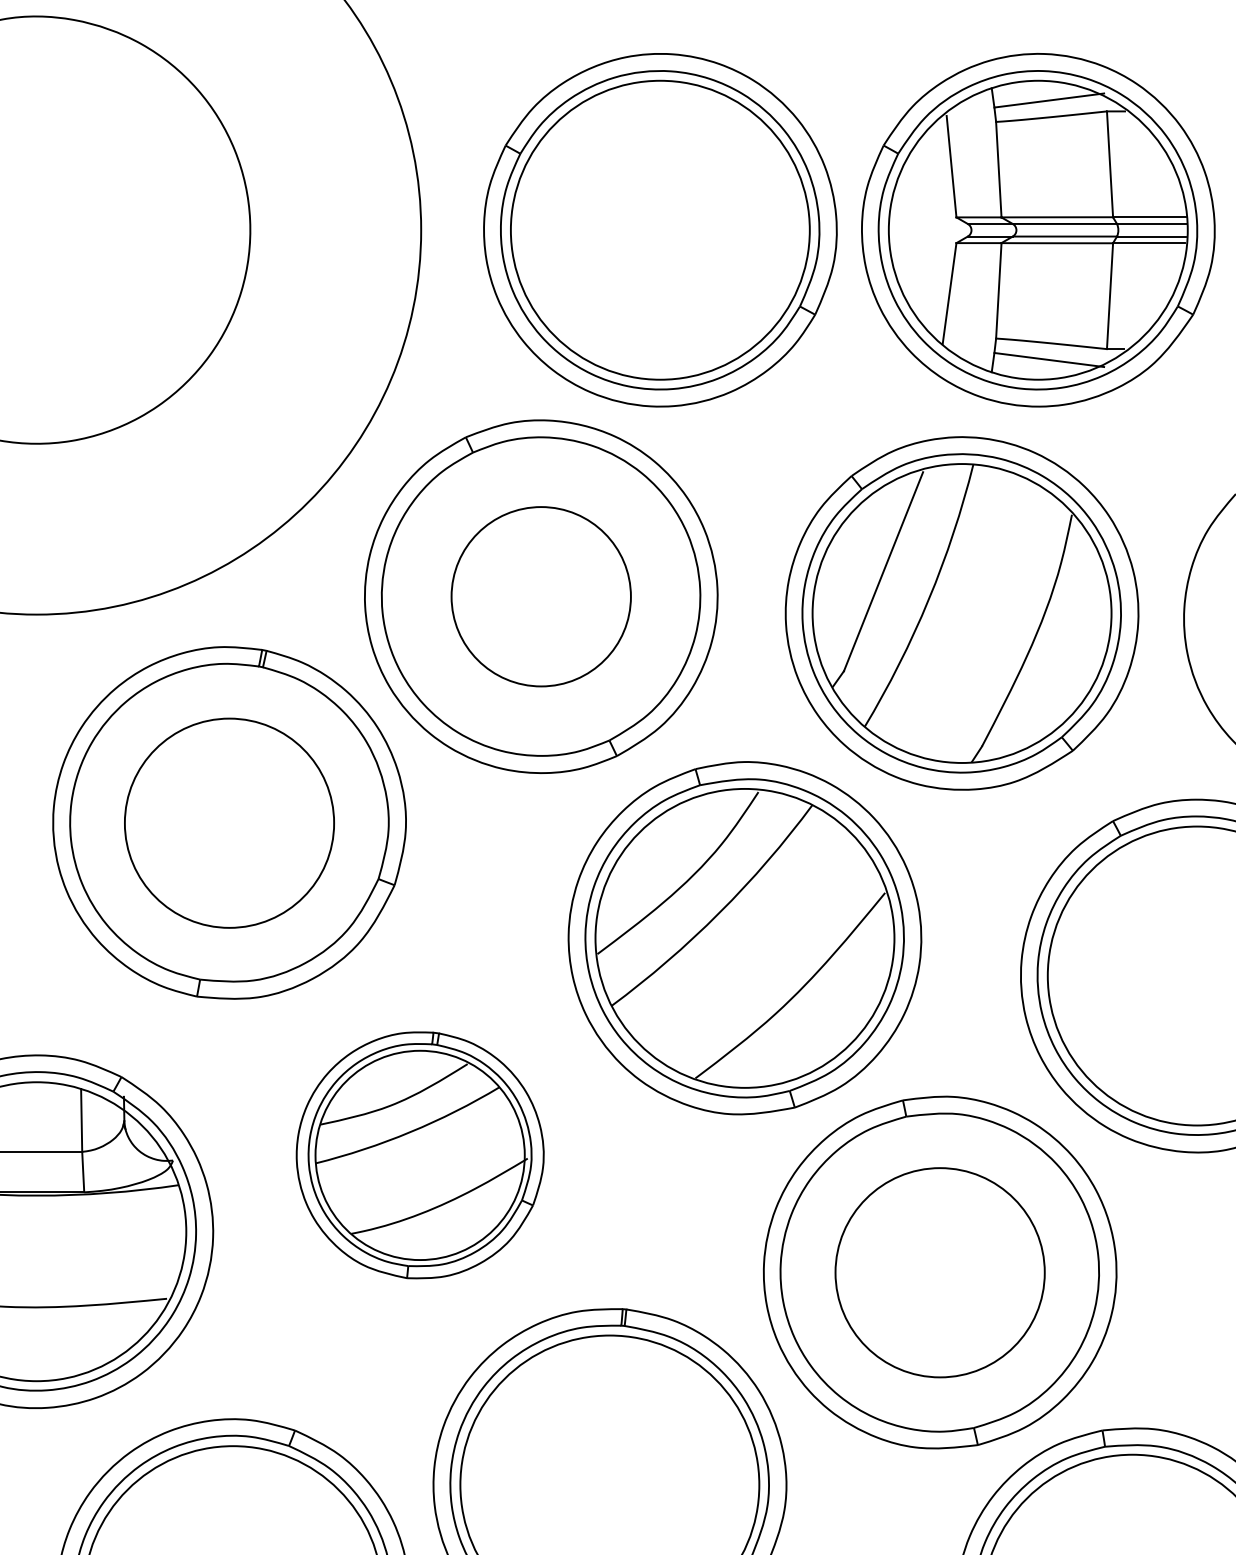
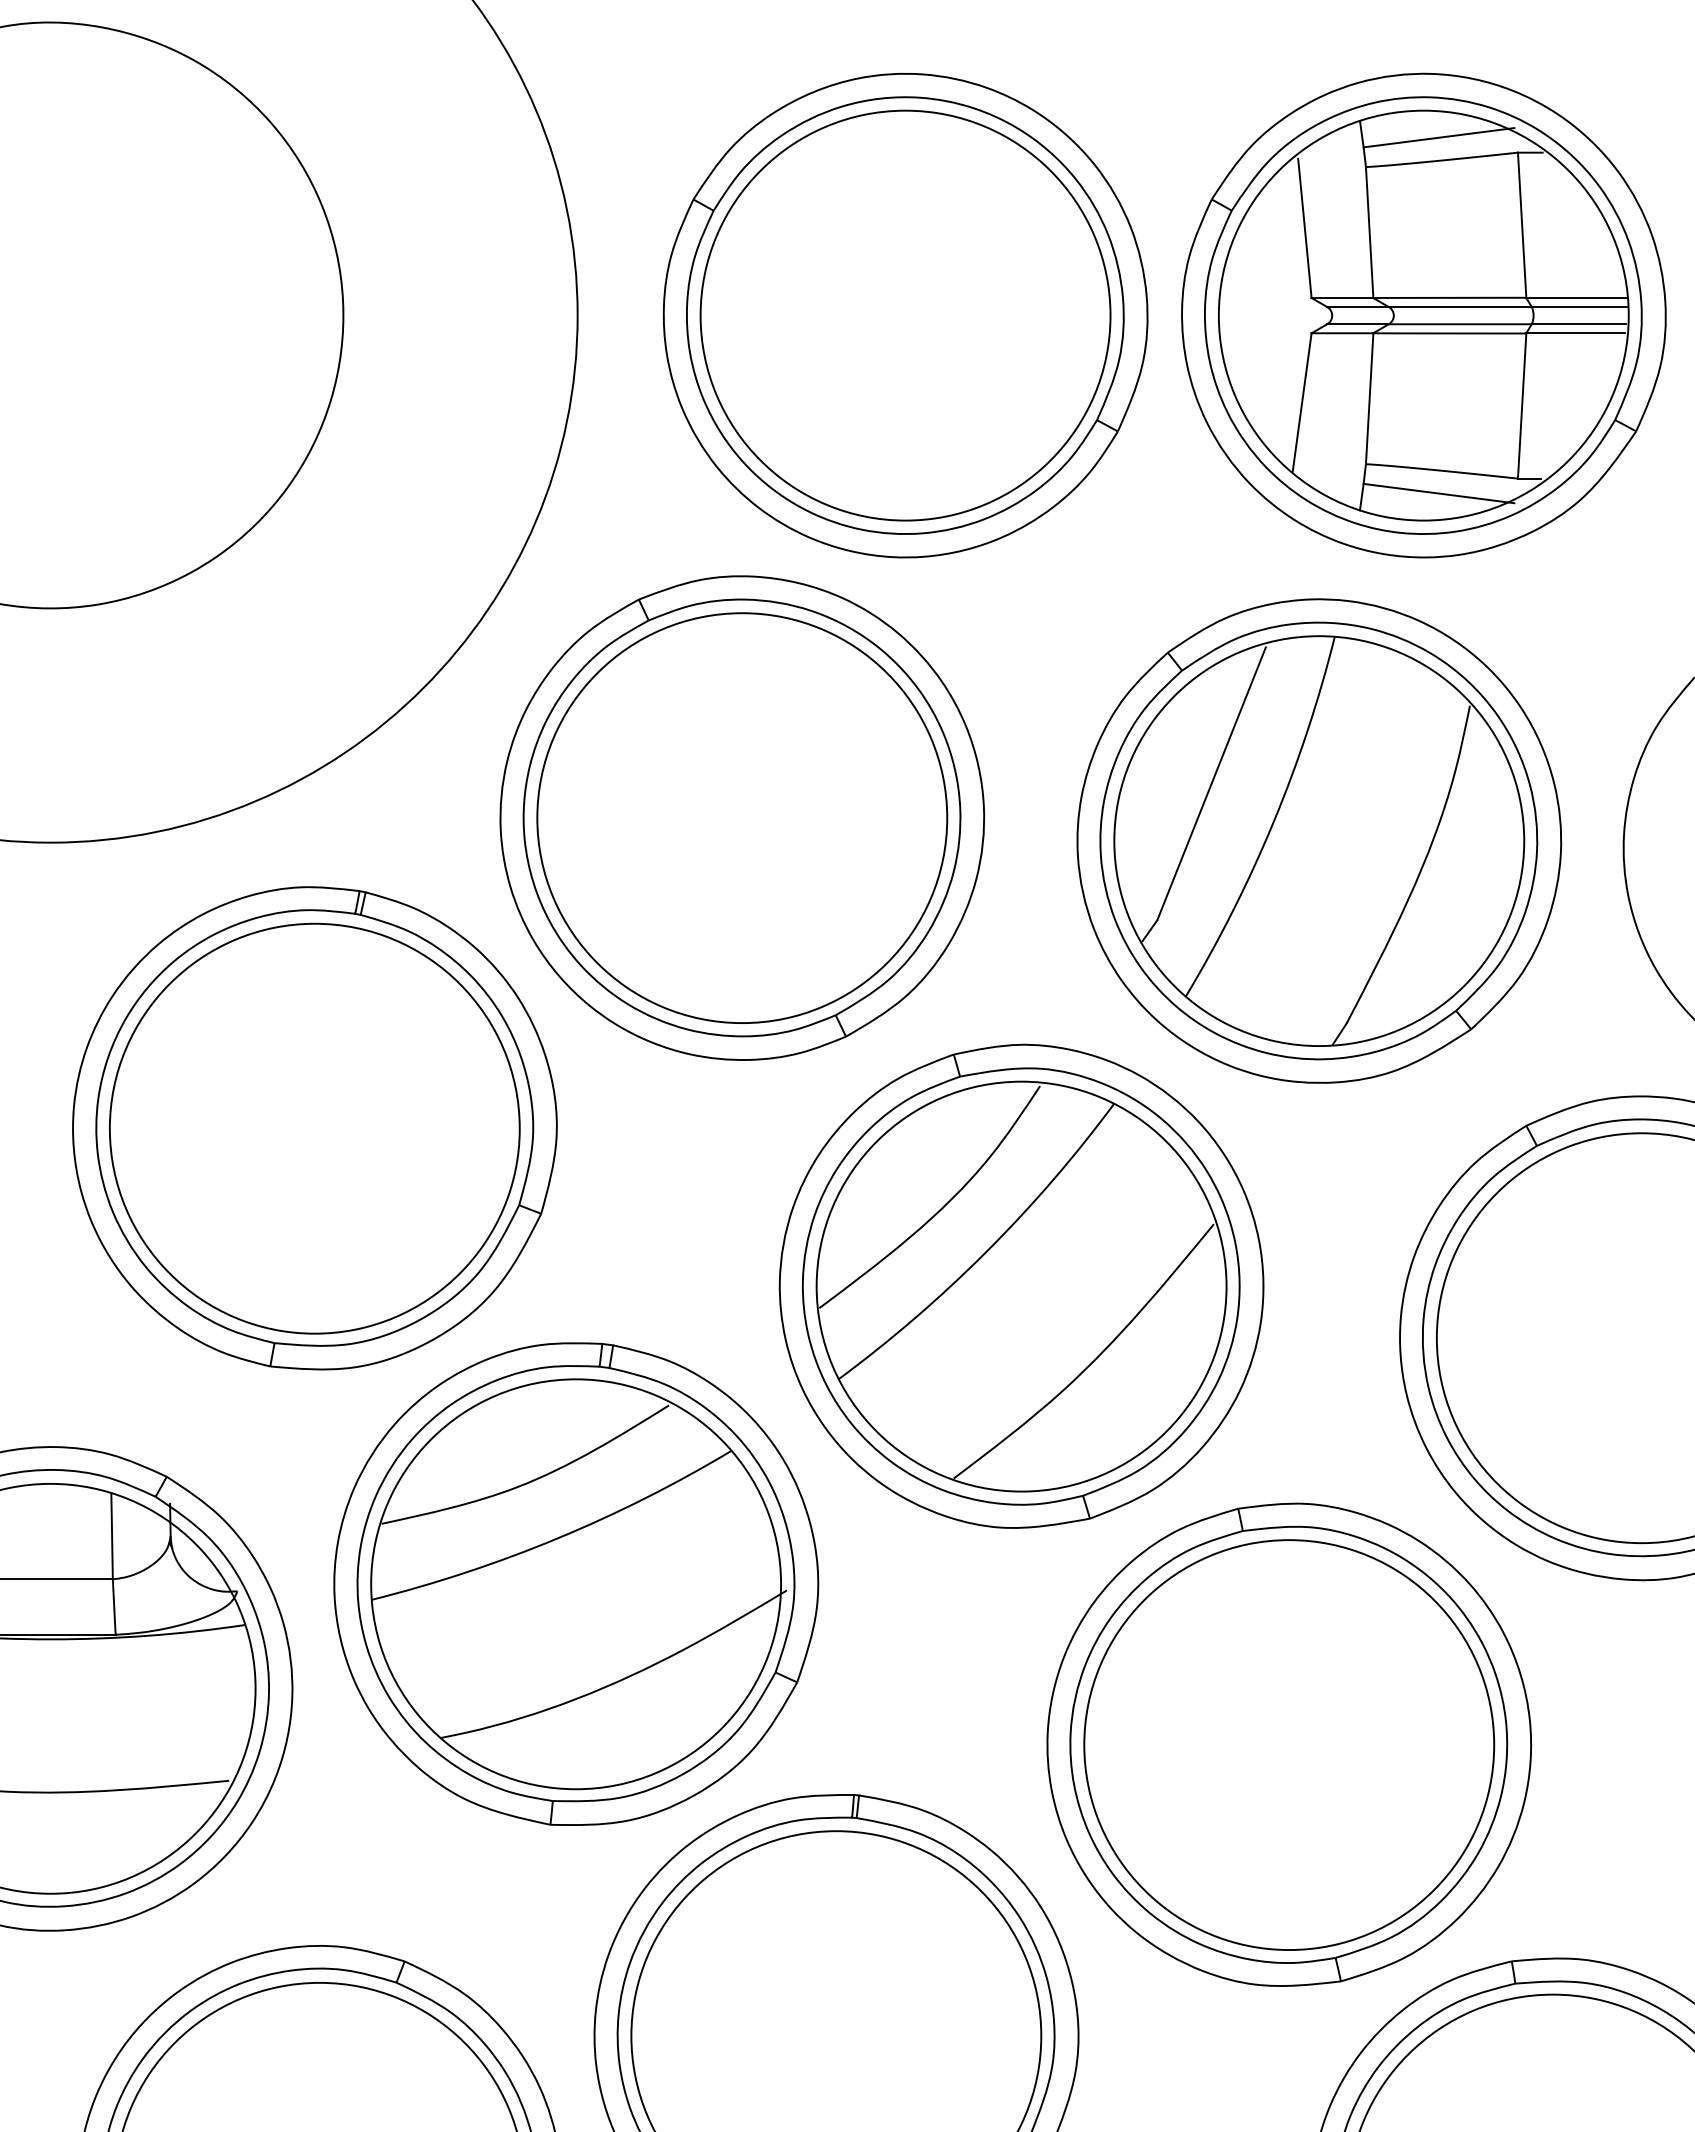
circle: (541, 596) -> (742, 818), size x1.67
circle: (229, 823) -> (314, 1128), size x1.43
part: (420, 1154) -> (576, 1583), size x1.43
circle: (940, 1273) -> (1289, 1745), size x1.43

